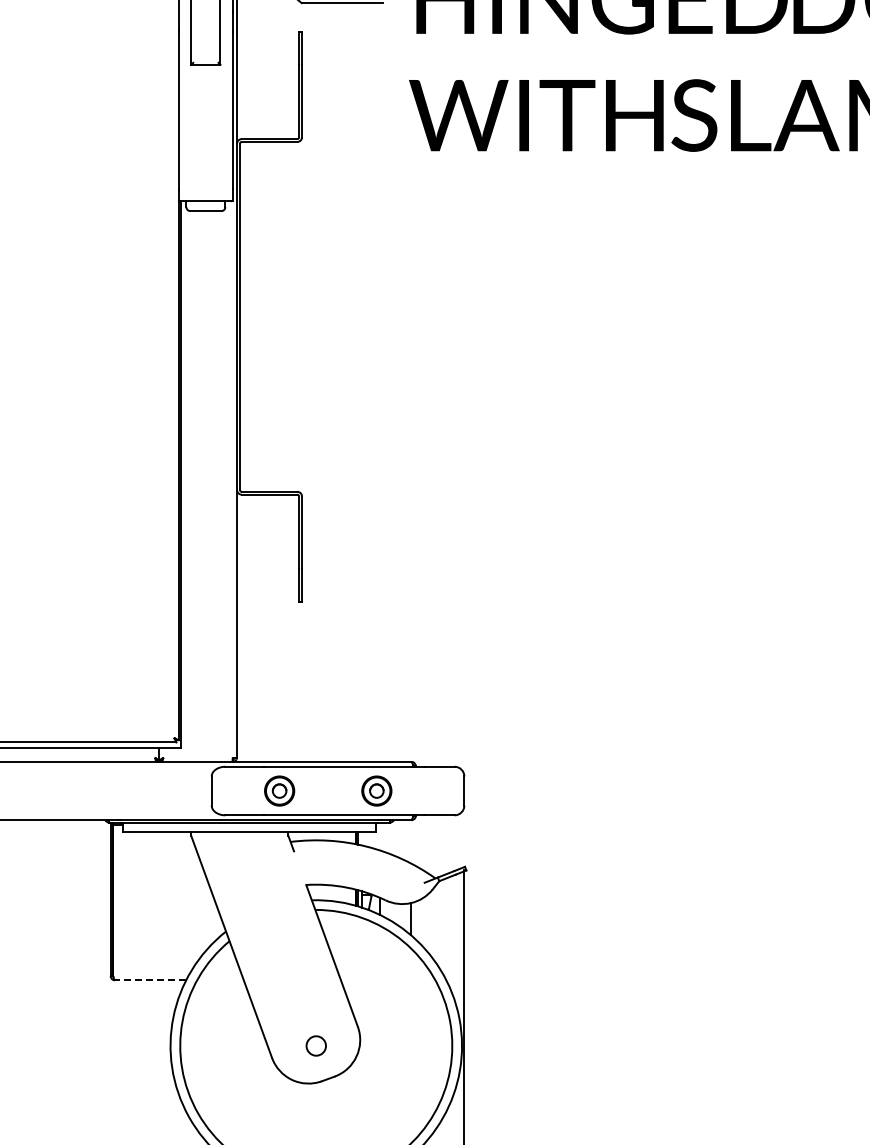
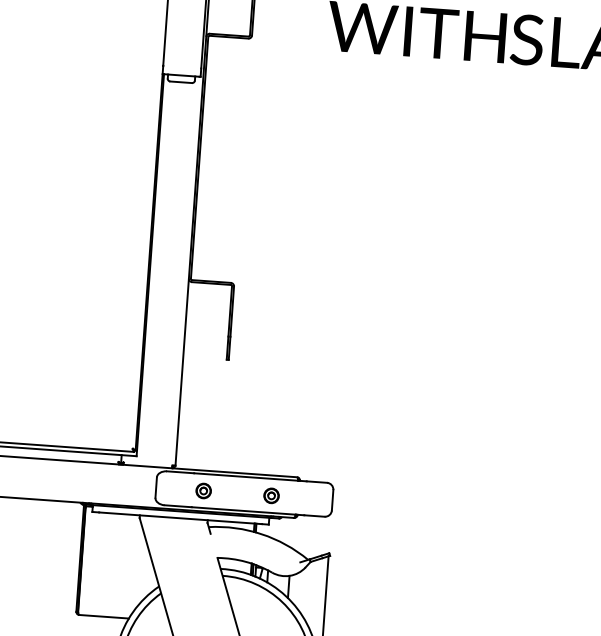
part: (279, 790) -> (203, 490), size x0.71
part: (376, 790) -> (271, 495), size x0.71
line: (150, 980) -> (103, 616), dashed -> solid

